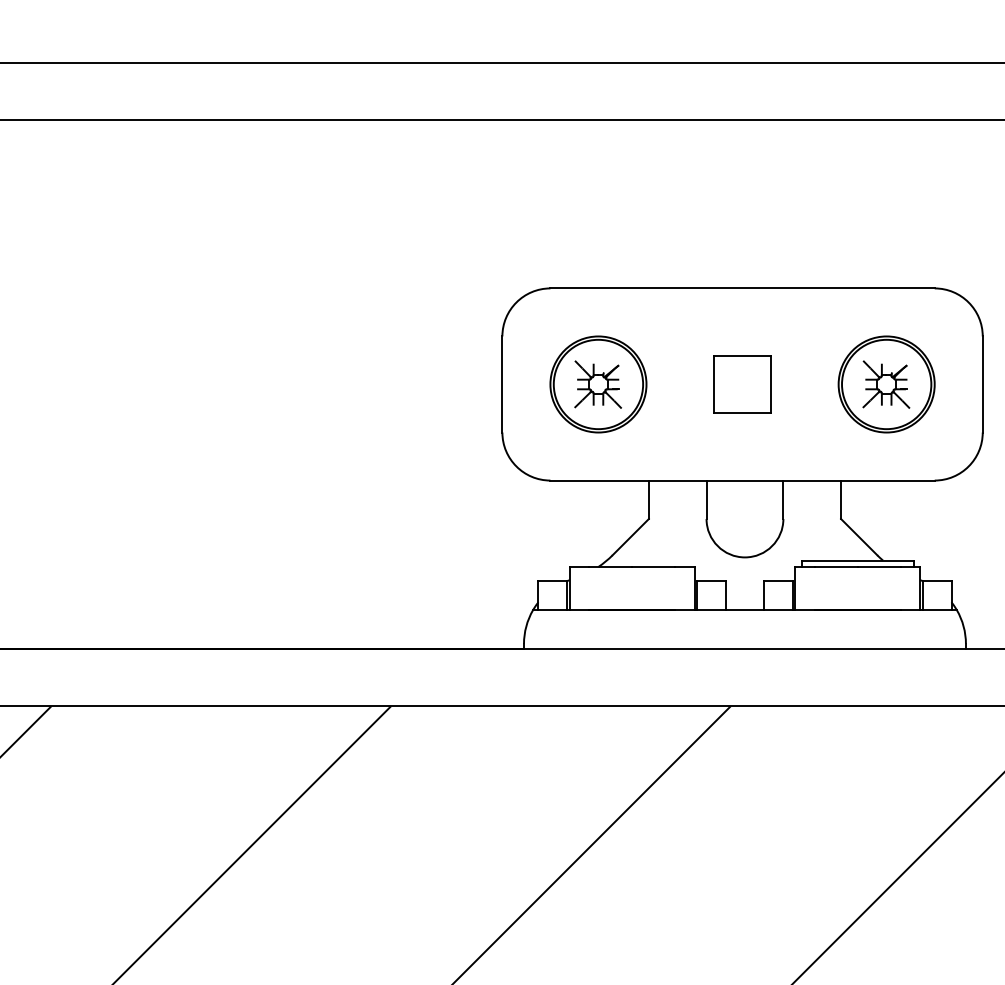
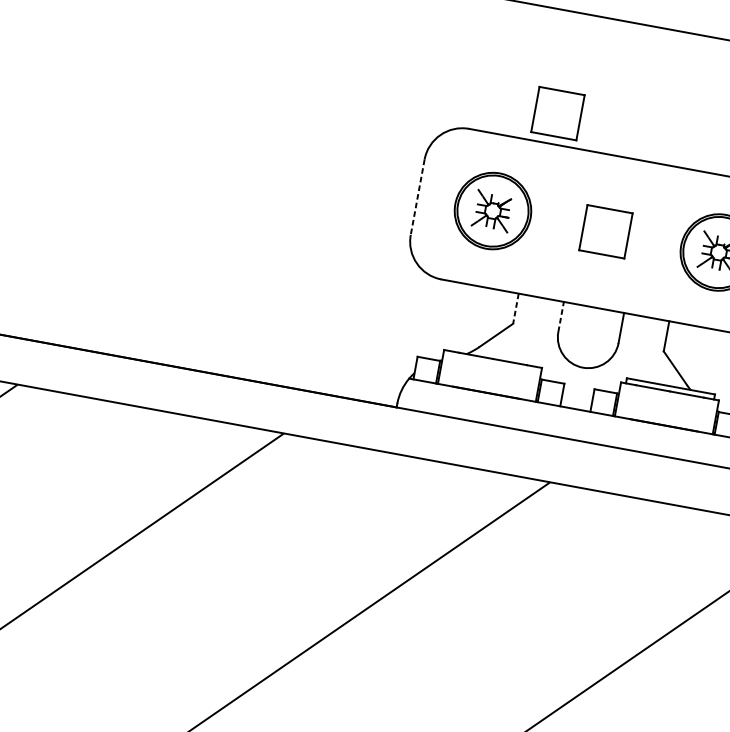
part: (656, 249) -> (557, 113), added
line: (502, 384) -> (417, 197), solid -> dashed
line: (706, 499) -> (561, 316), solid -> dashed
line: (648, 500) -> (515, 309), solid -> dashed

